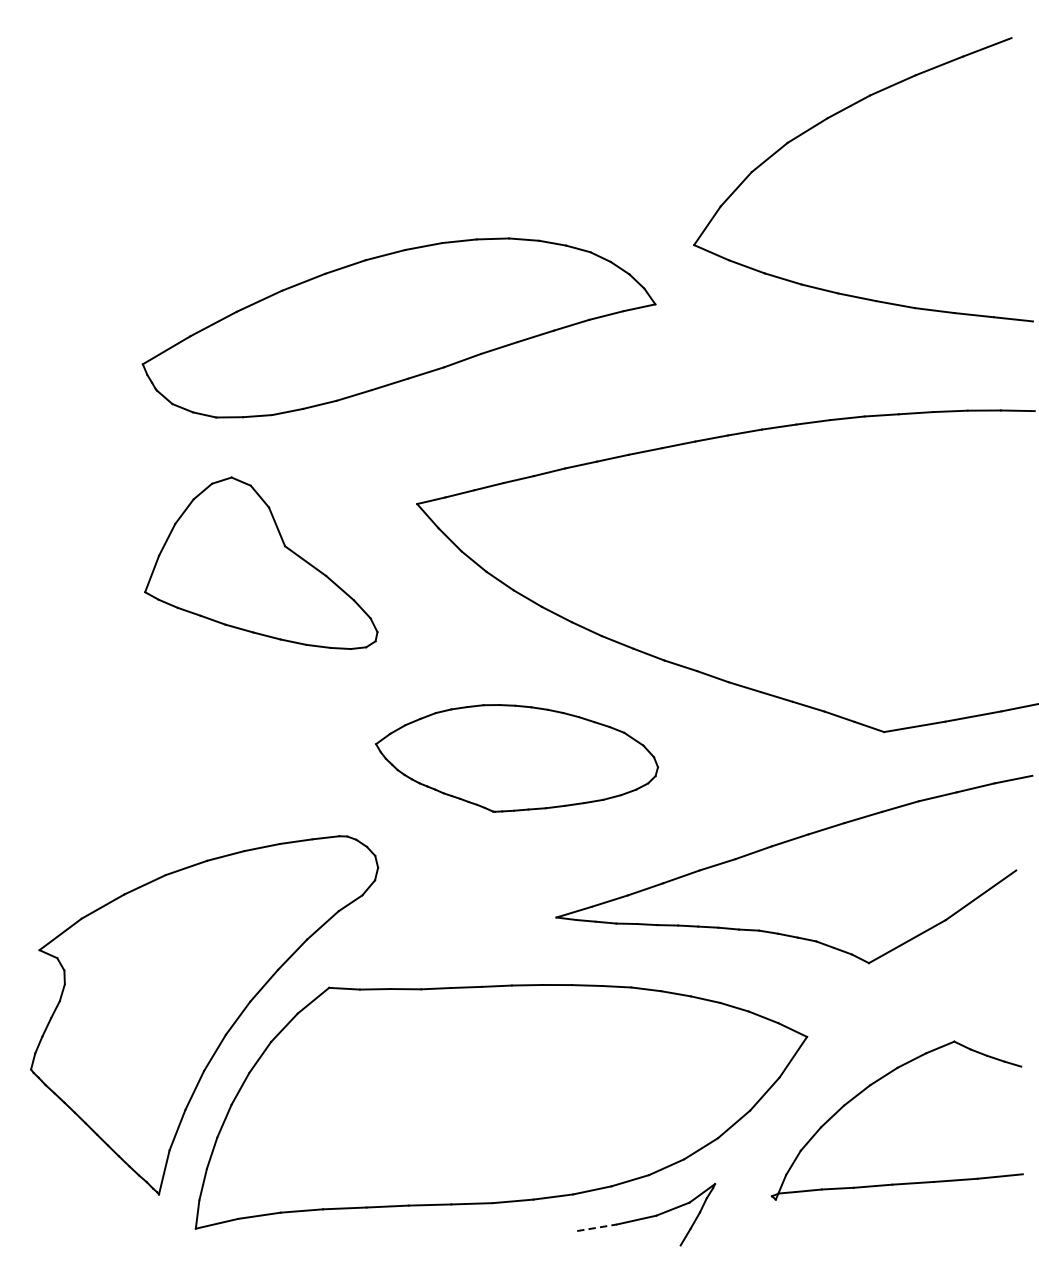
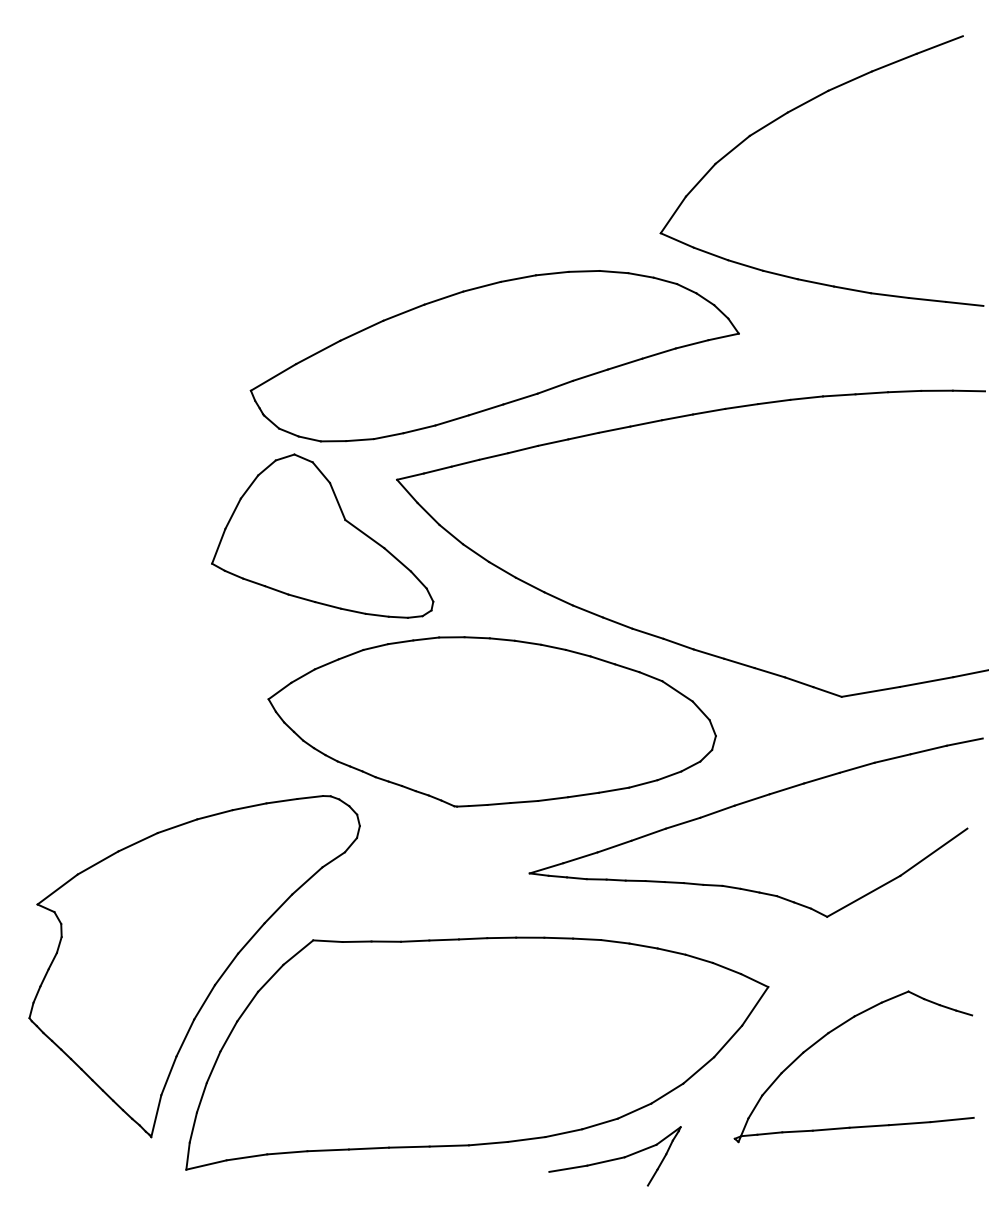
part: (398, 328) -> (494, 356), moved
part: (261, 562) -> (322, 535), moved
part: (516, 757) -> (491, 721), size x1.67
line: (597, 1227) -> (568, 1168), dashed -> solid

